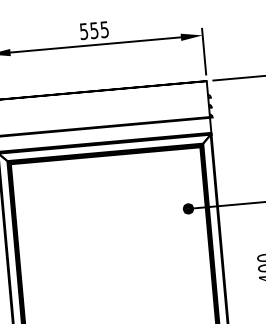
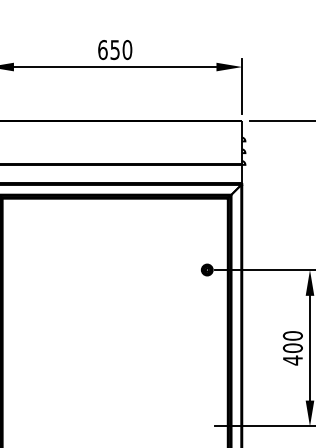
text: (94, 31) -> (115, 50), 555 -> 650

